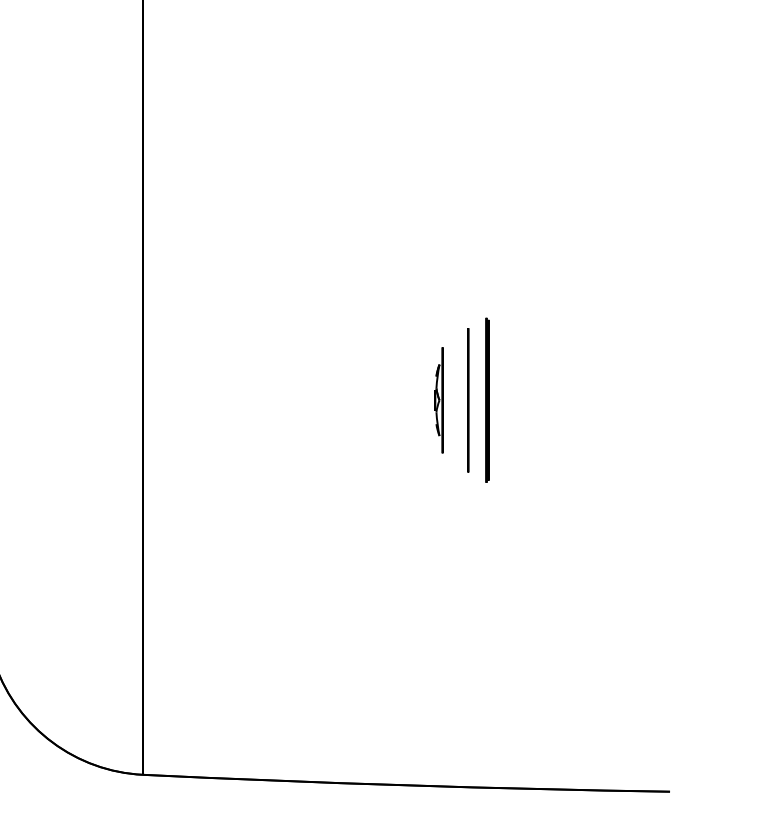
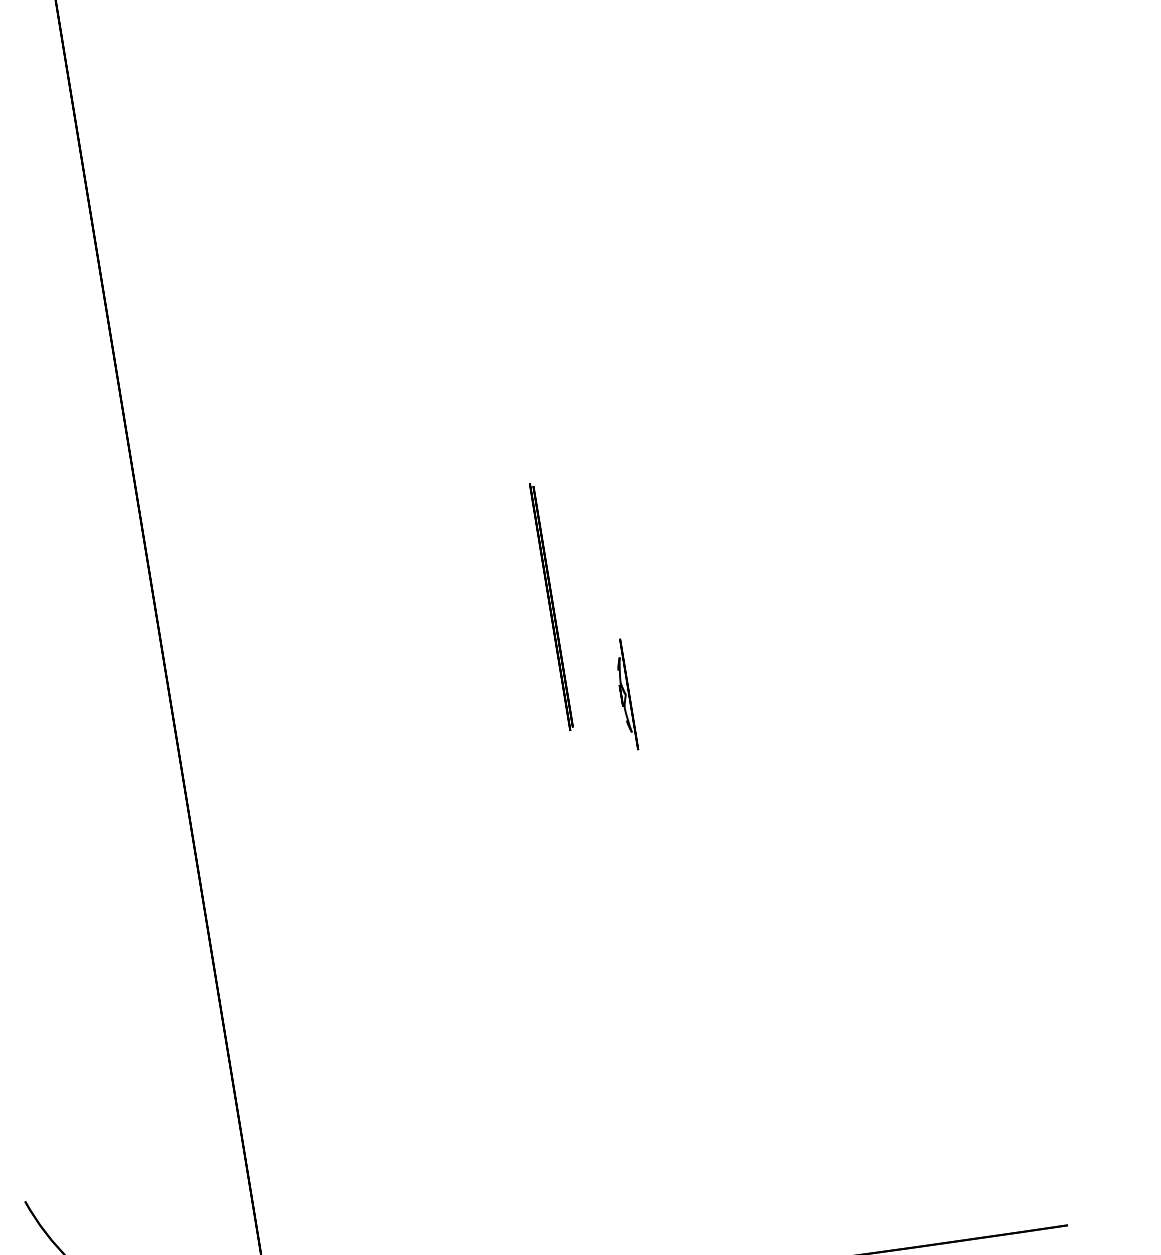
line: (487, 399) -> (551, 605), moved
part: (438, 400) -> (624, 695), size x0.7
circle: (468, 400) -> (669, 687), removed

